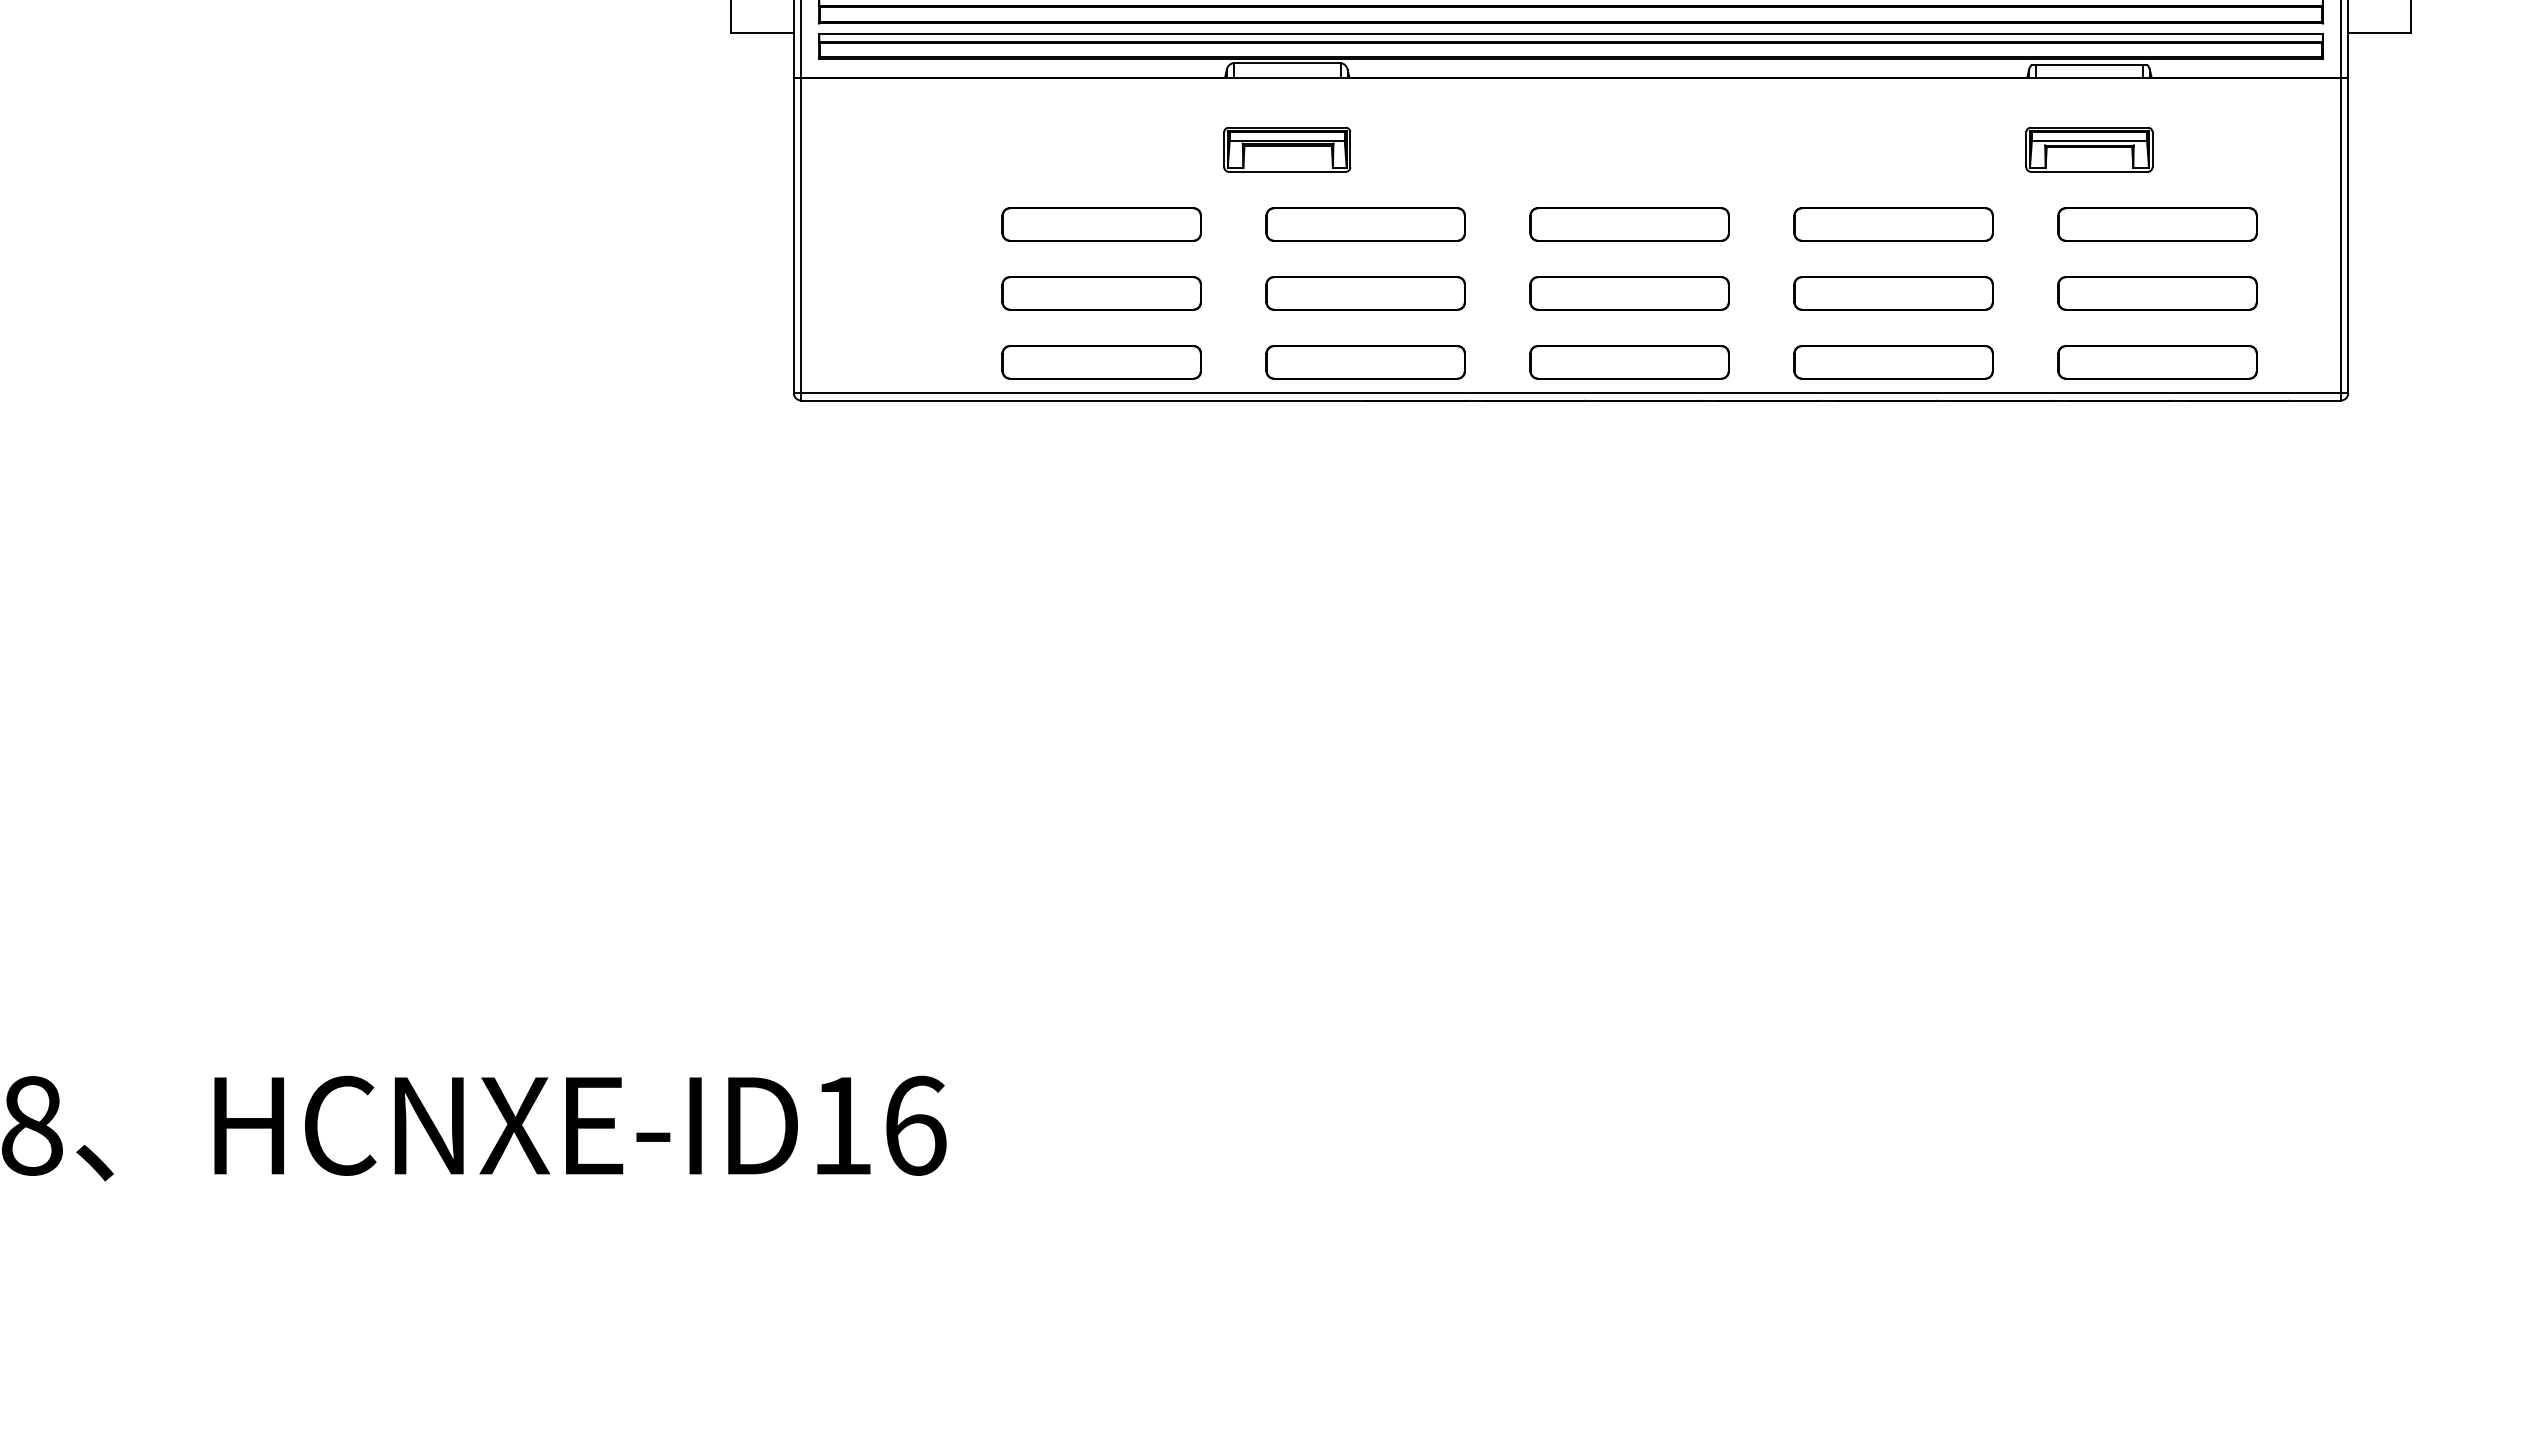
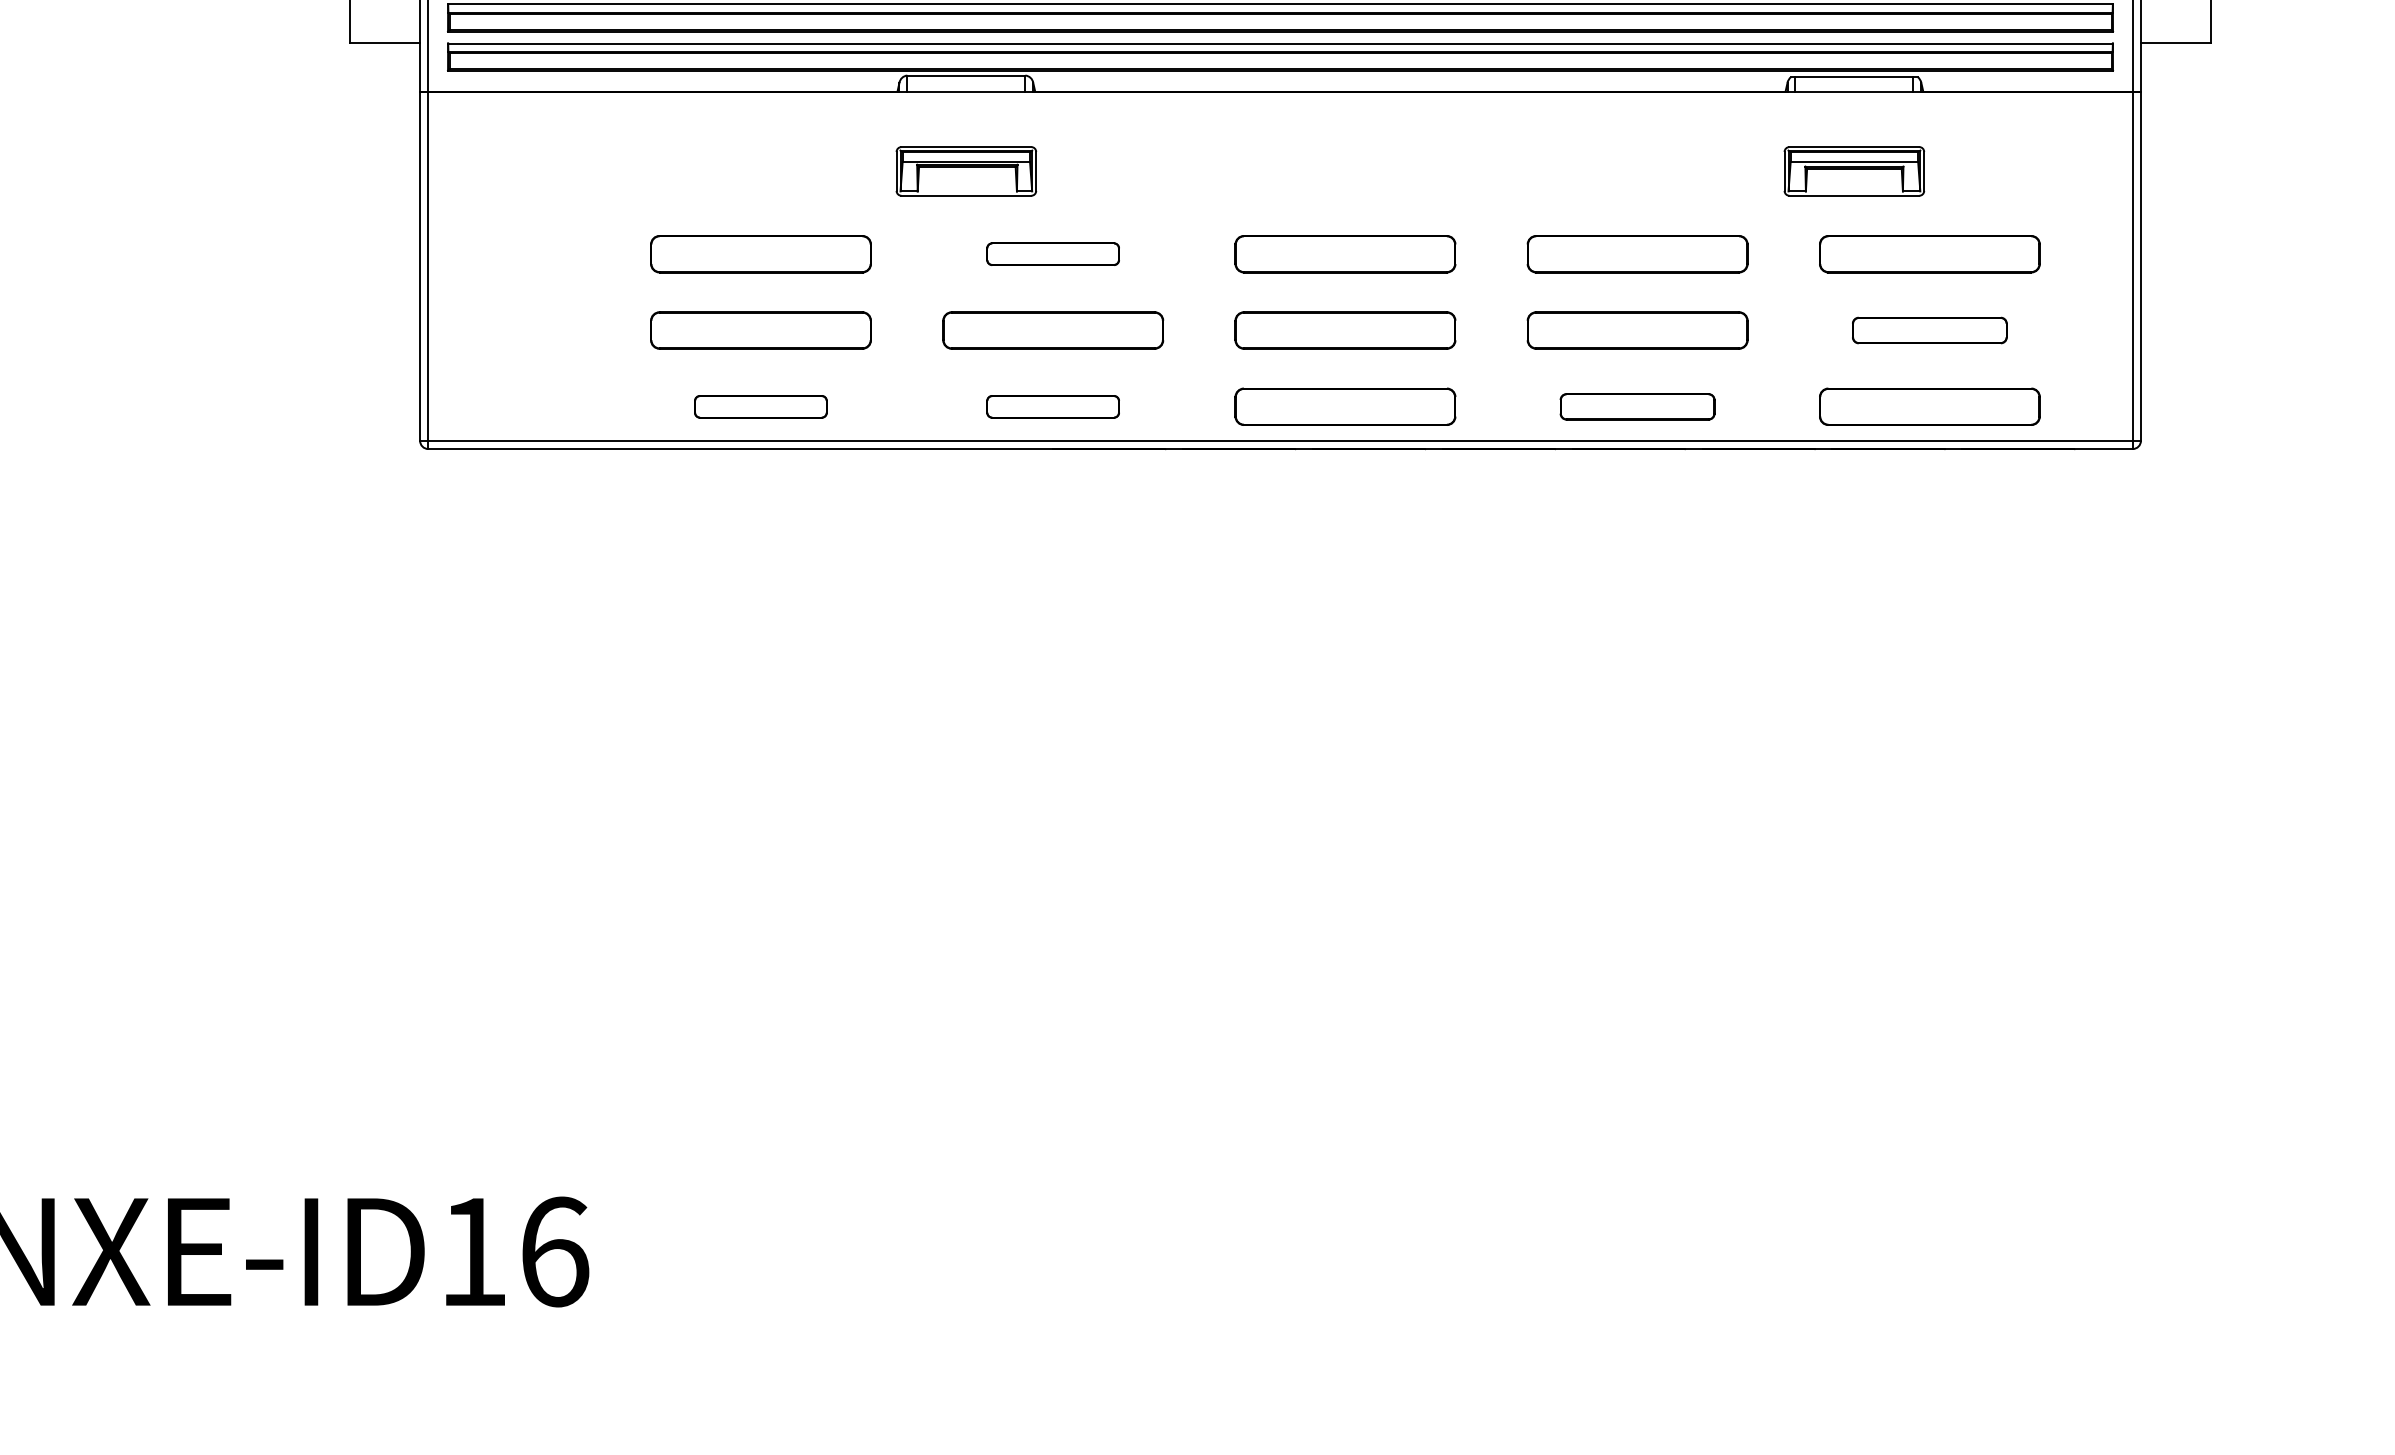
part: (1365, 224) -> (1052, 254), size x0.6
part: (2157, 293) -> (1929, 330), size x0.7
part: (1101, 362) -> (760, 406), size x0.6
part: (1365, 362) -> (1052, 406), size x0.6
part: (1893, 362) -> (1637, 406), size x0.7

